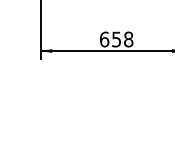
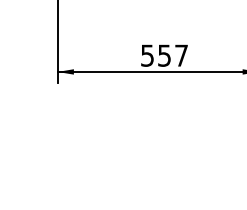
text: (116, 39) -> (164, 55), 658 -> 557

